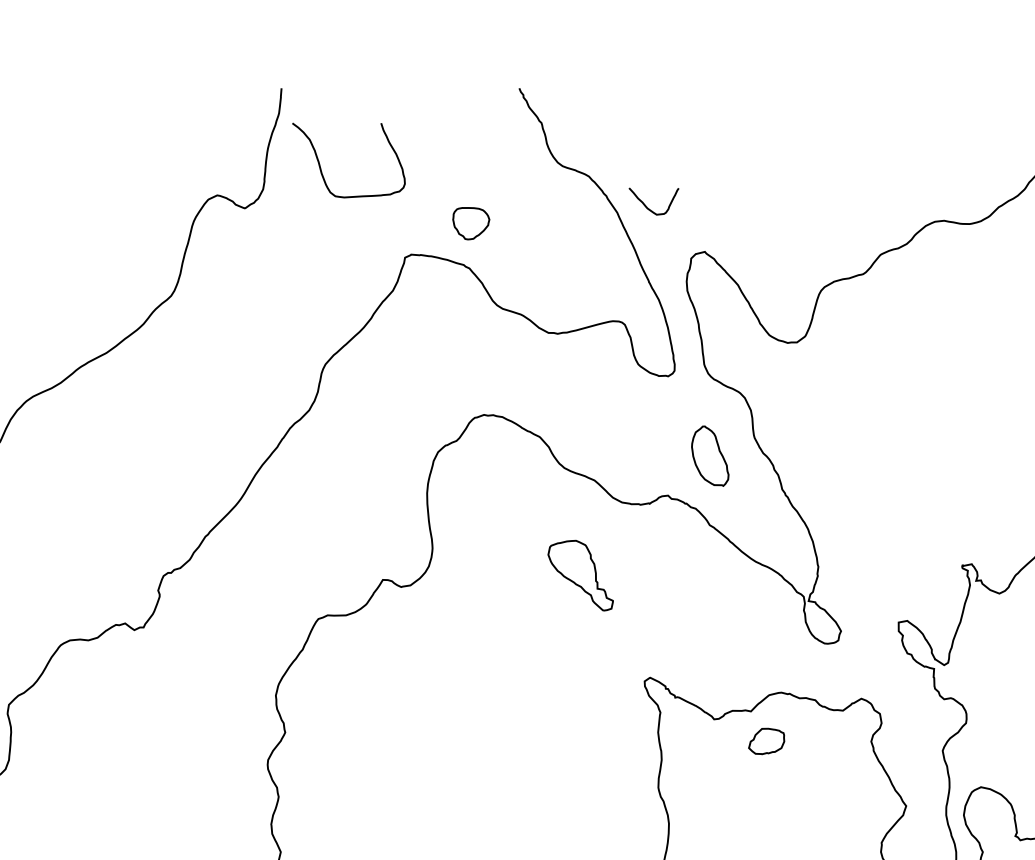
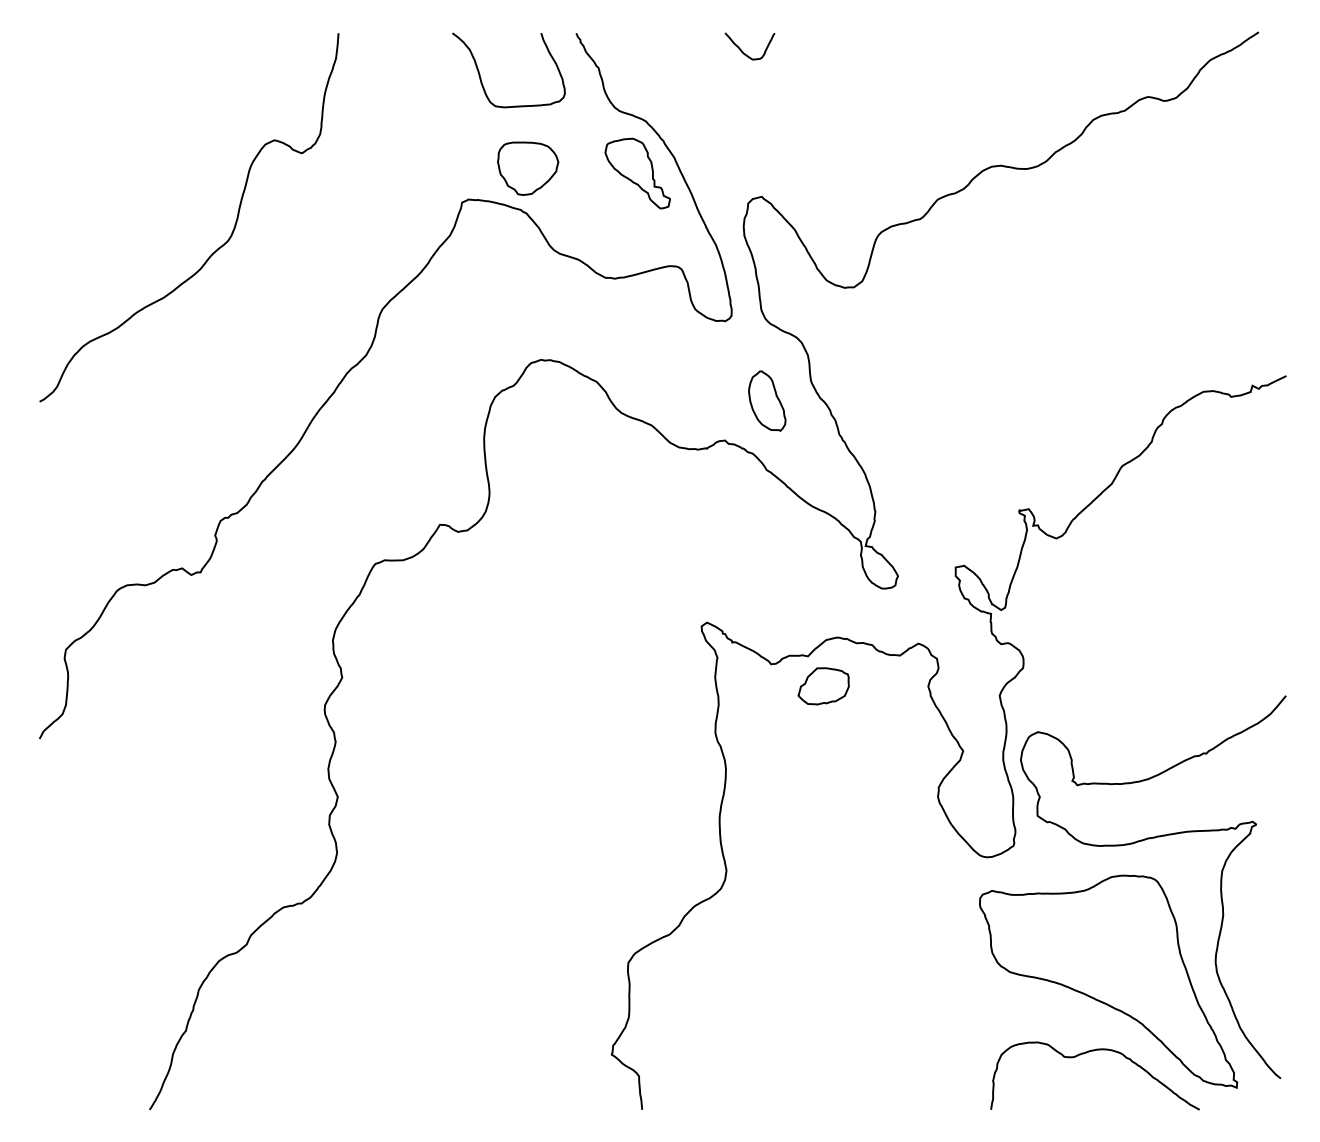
curve: (321, 168) -> (481, 78), moved
curve: (647, 206) -> (743, 51), moved
part: (471, 223) -> (528, 168), size x1.67
part: (580, 575) -> (637, 173), moved
part: (766, 741) -> (823, 686), size x1.43

